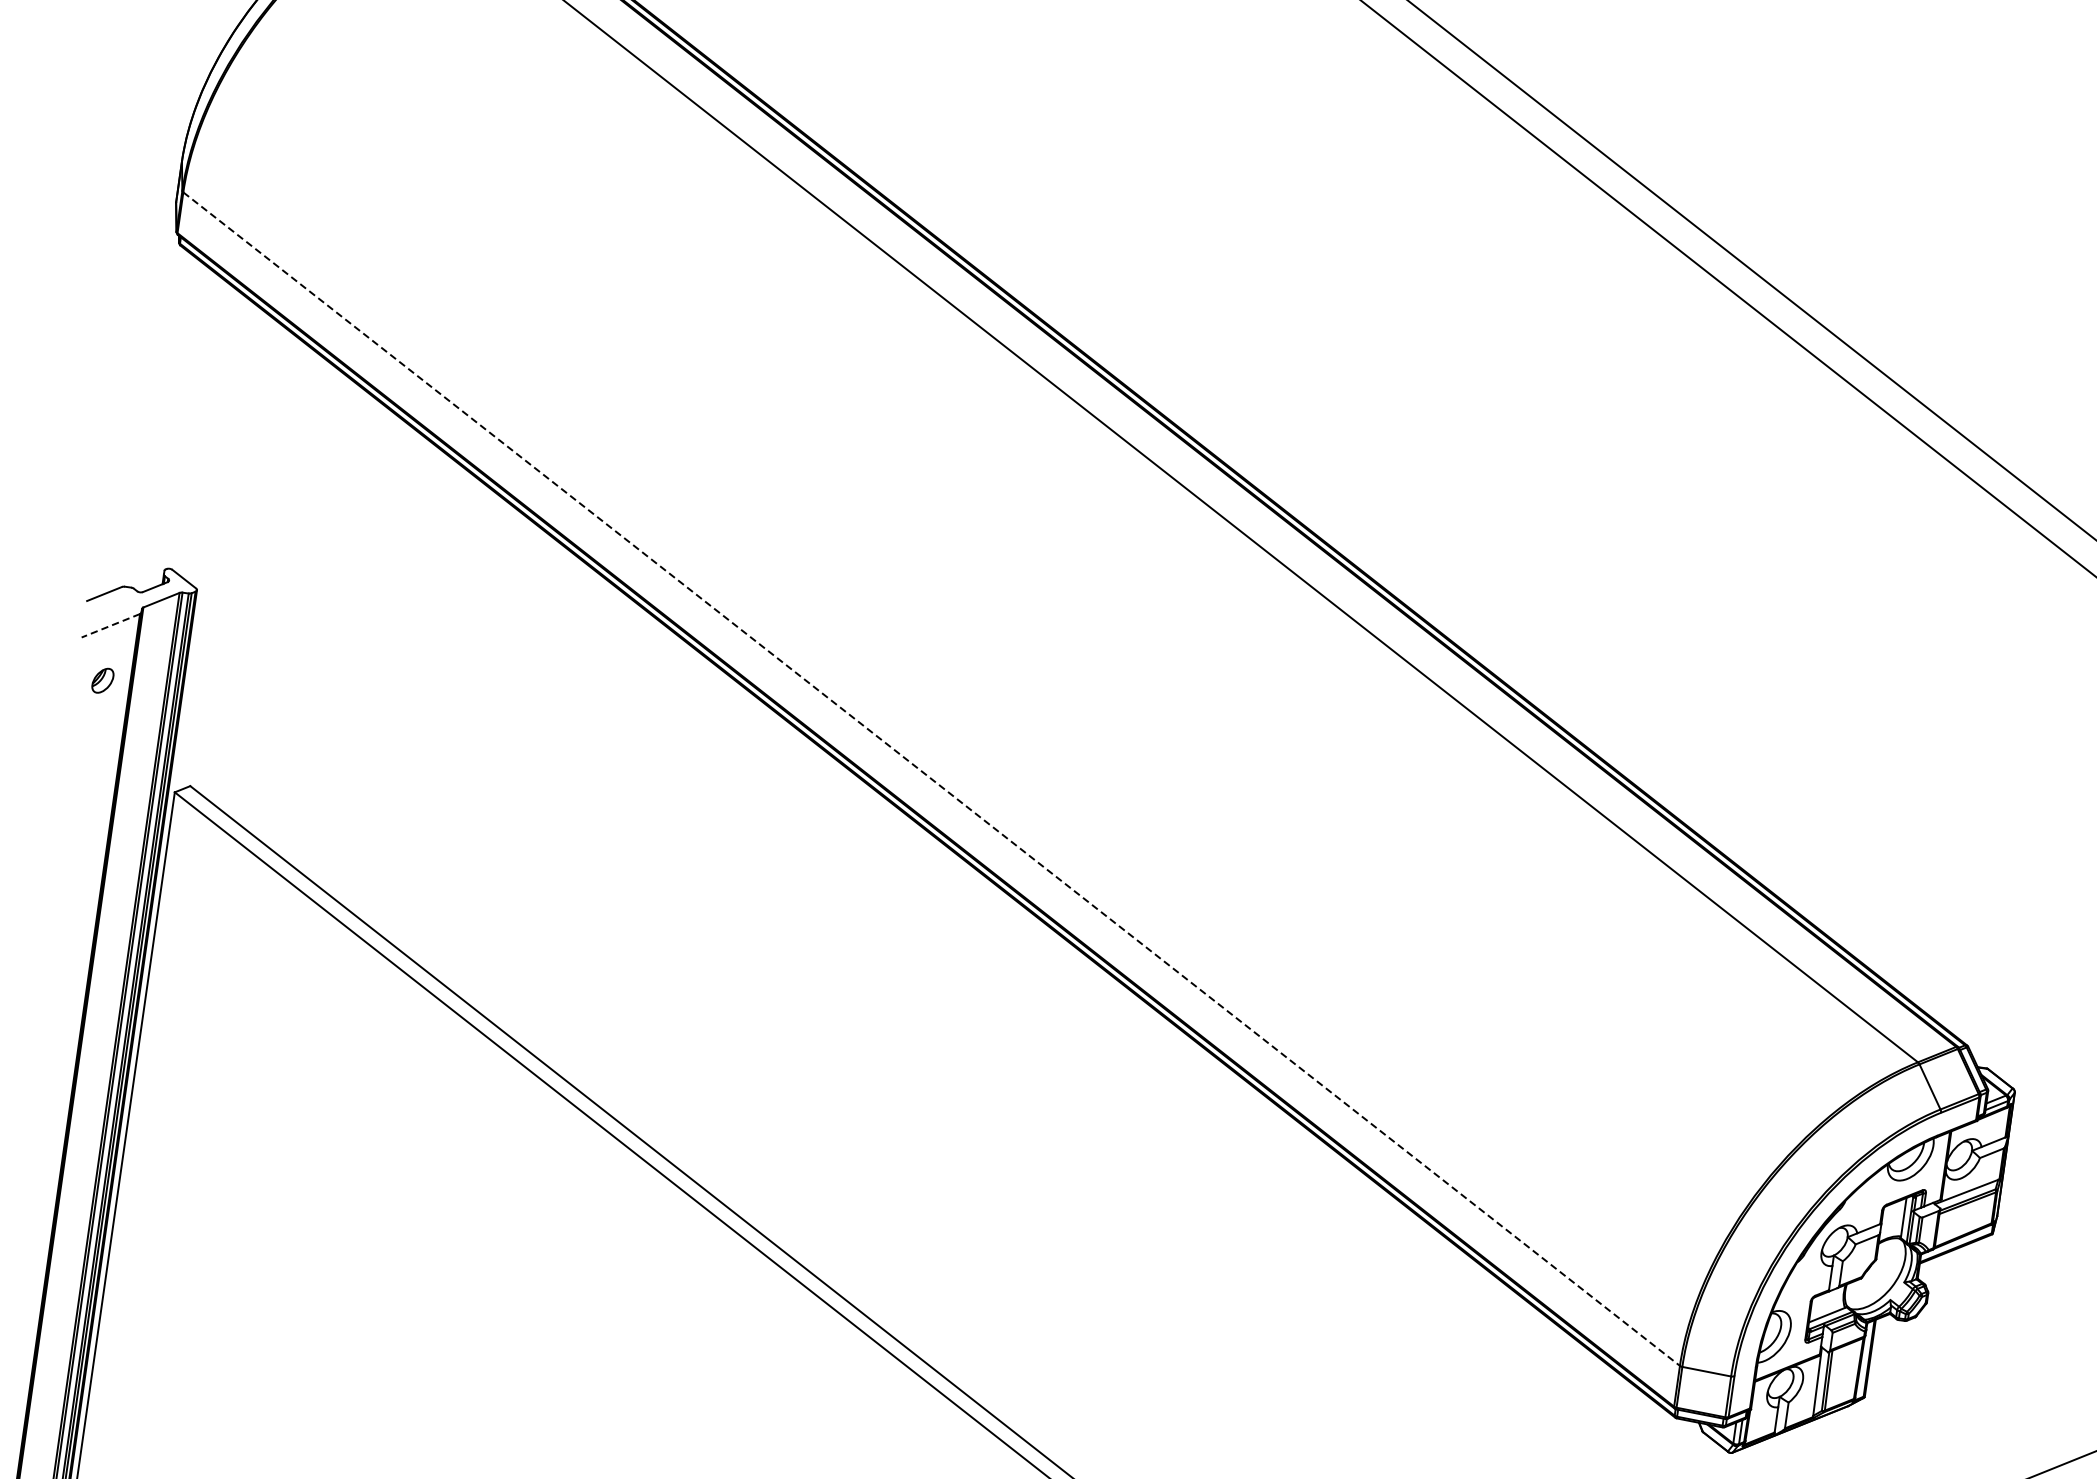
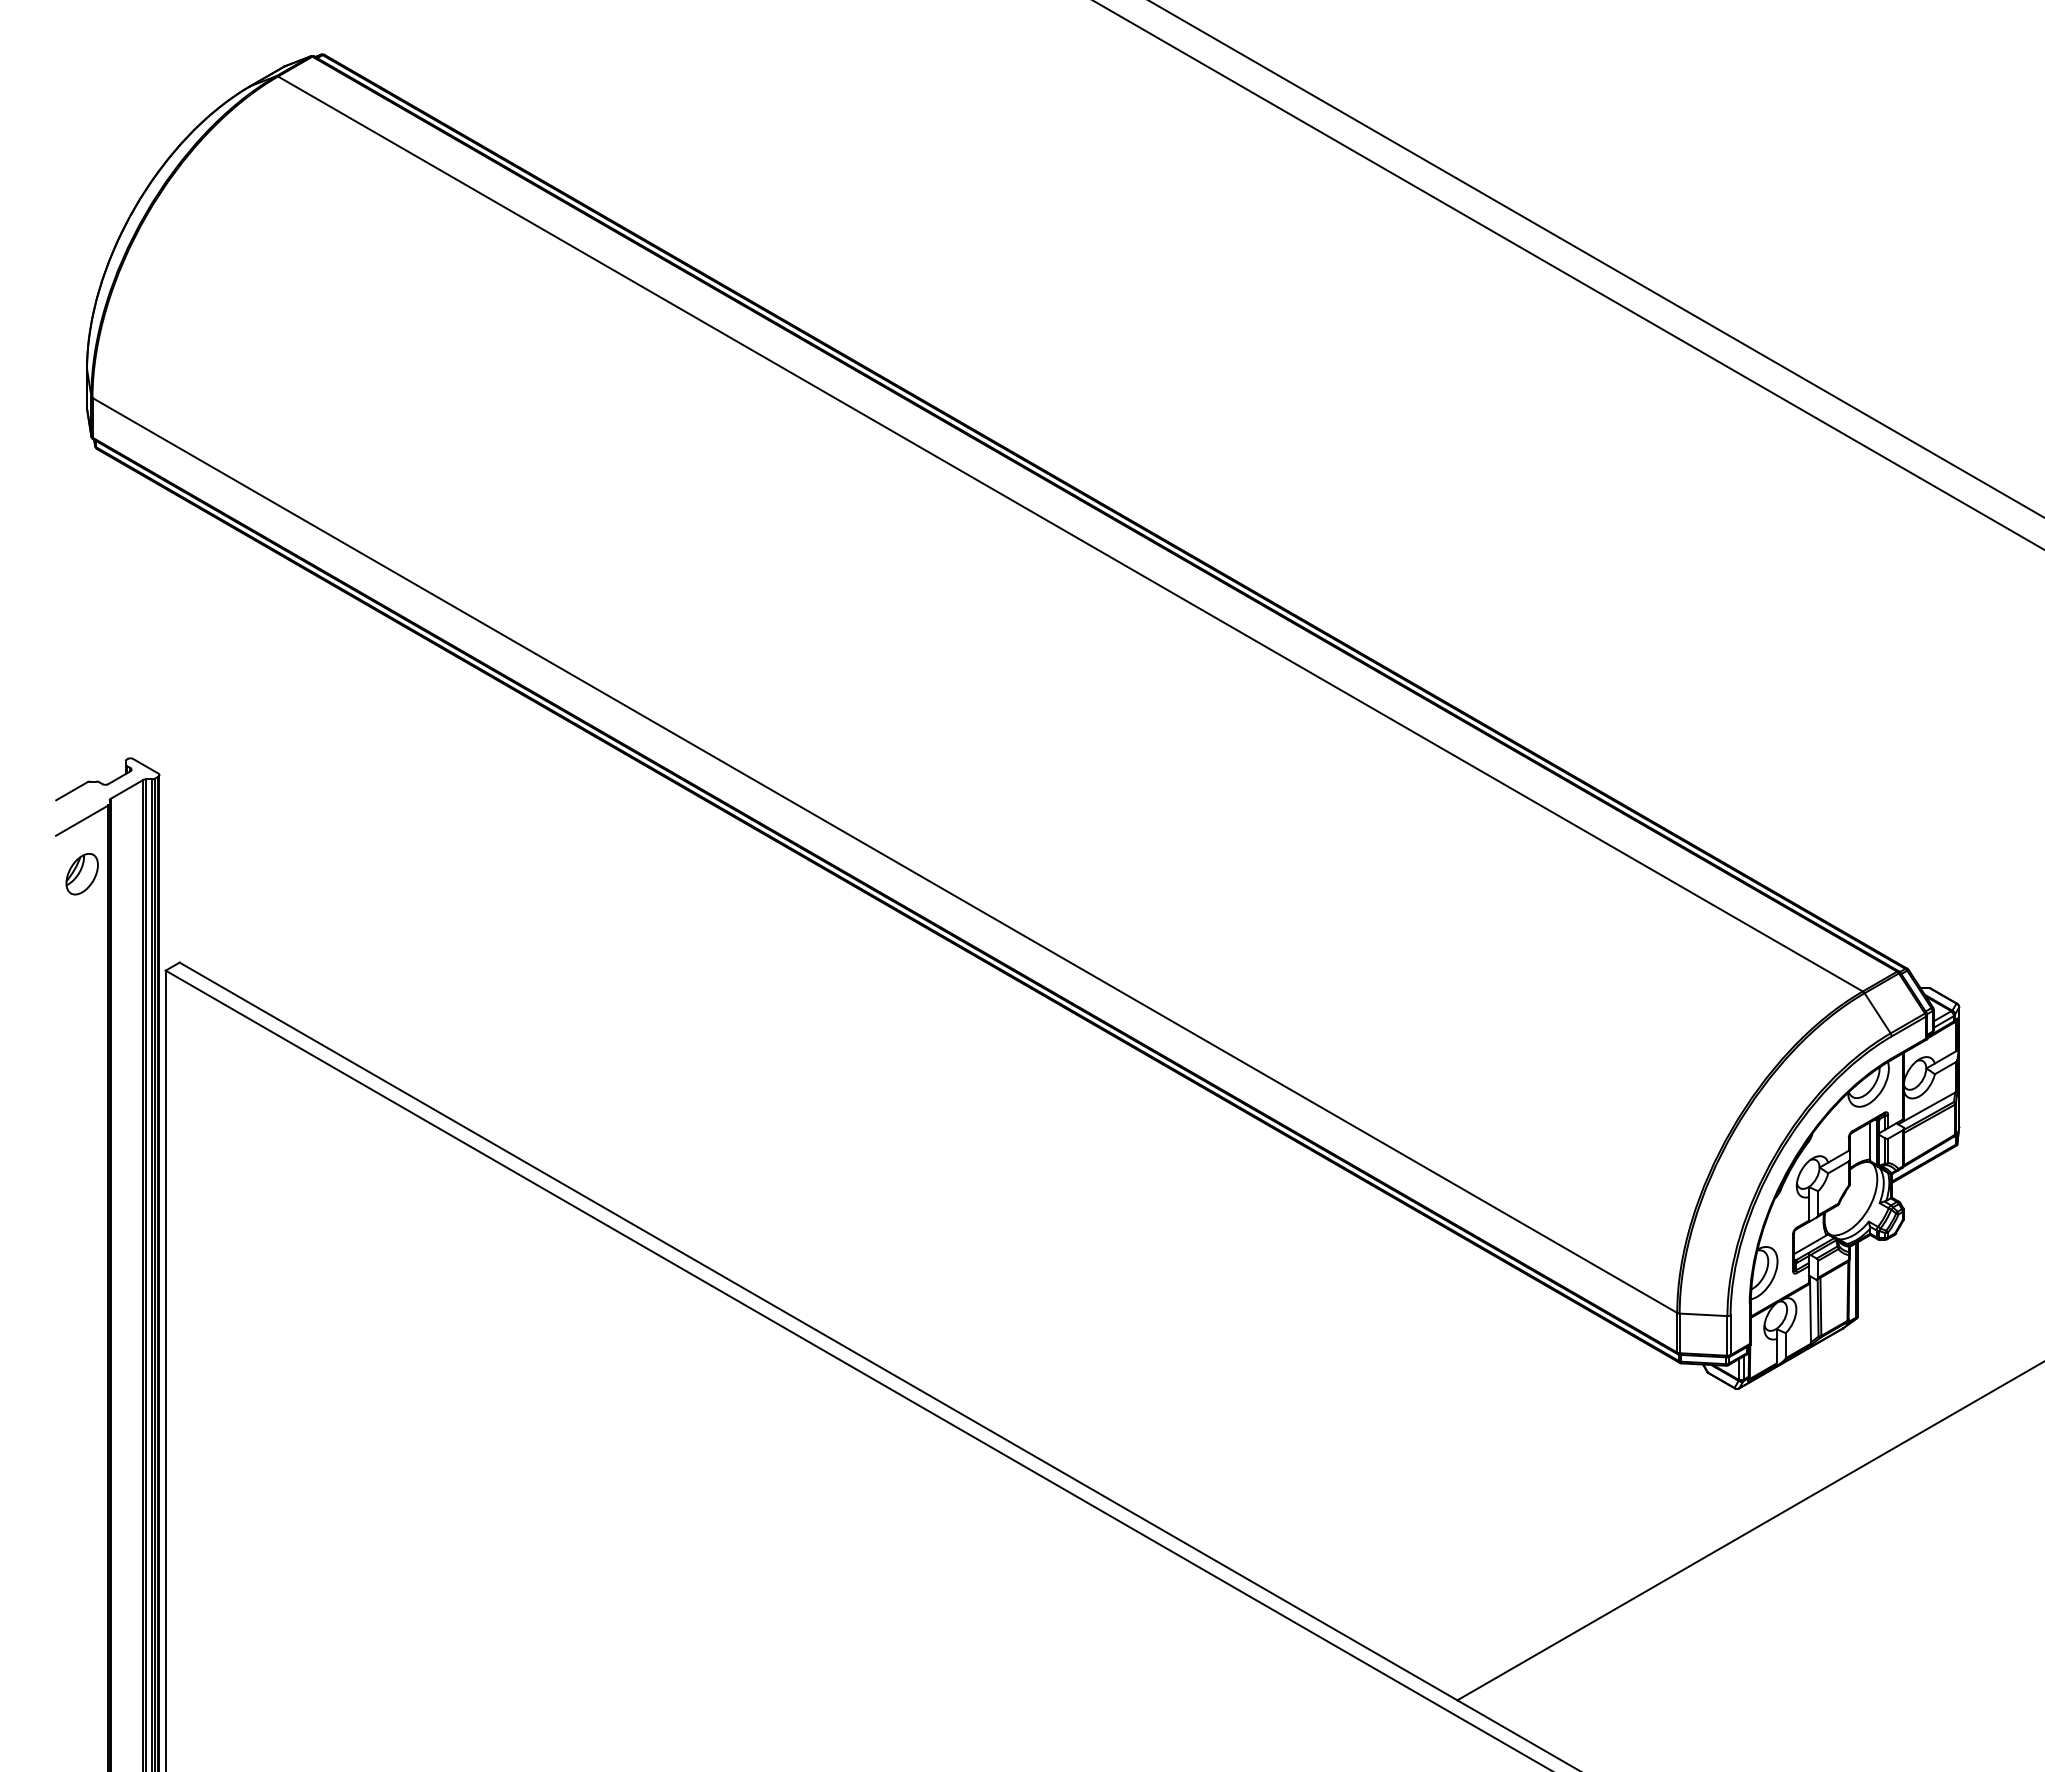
line: (110, 625) -> (81, 820), dashed -> solid
part: (102, 680) -> (81, 873), size x1.67
line: (931, 779) -> (884, 855), dashed -> solid

